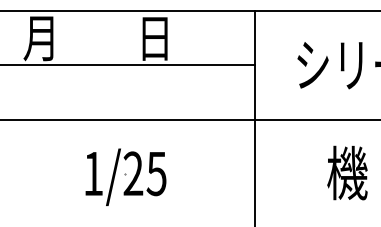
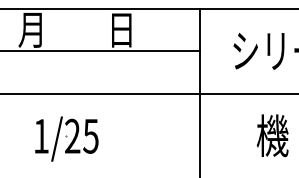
part: (125, 176) -> (66, 138), moved

